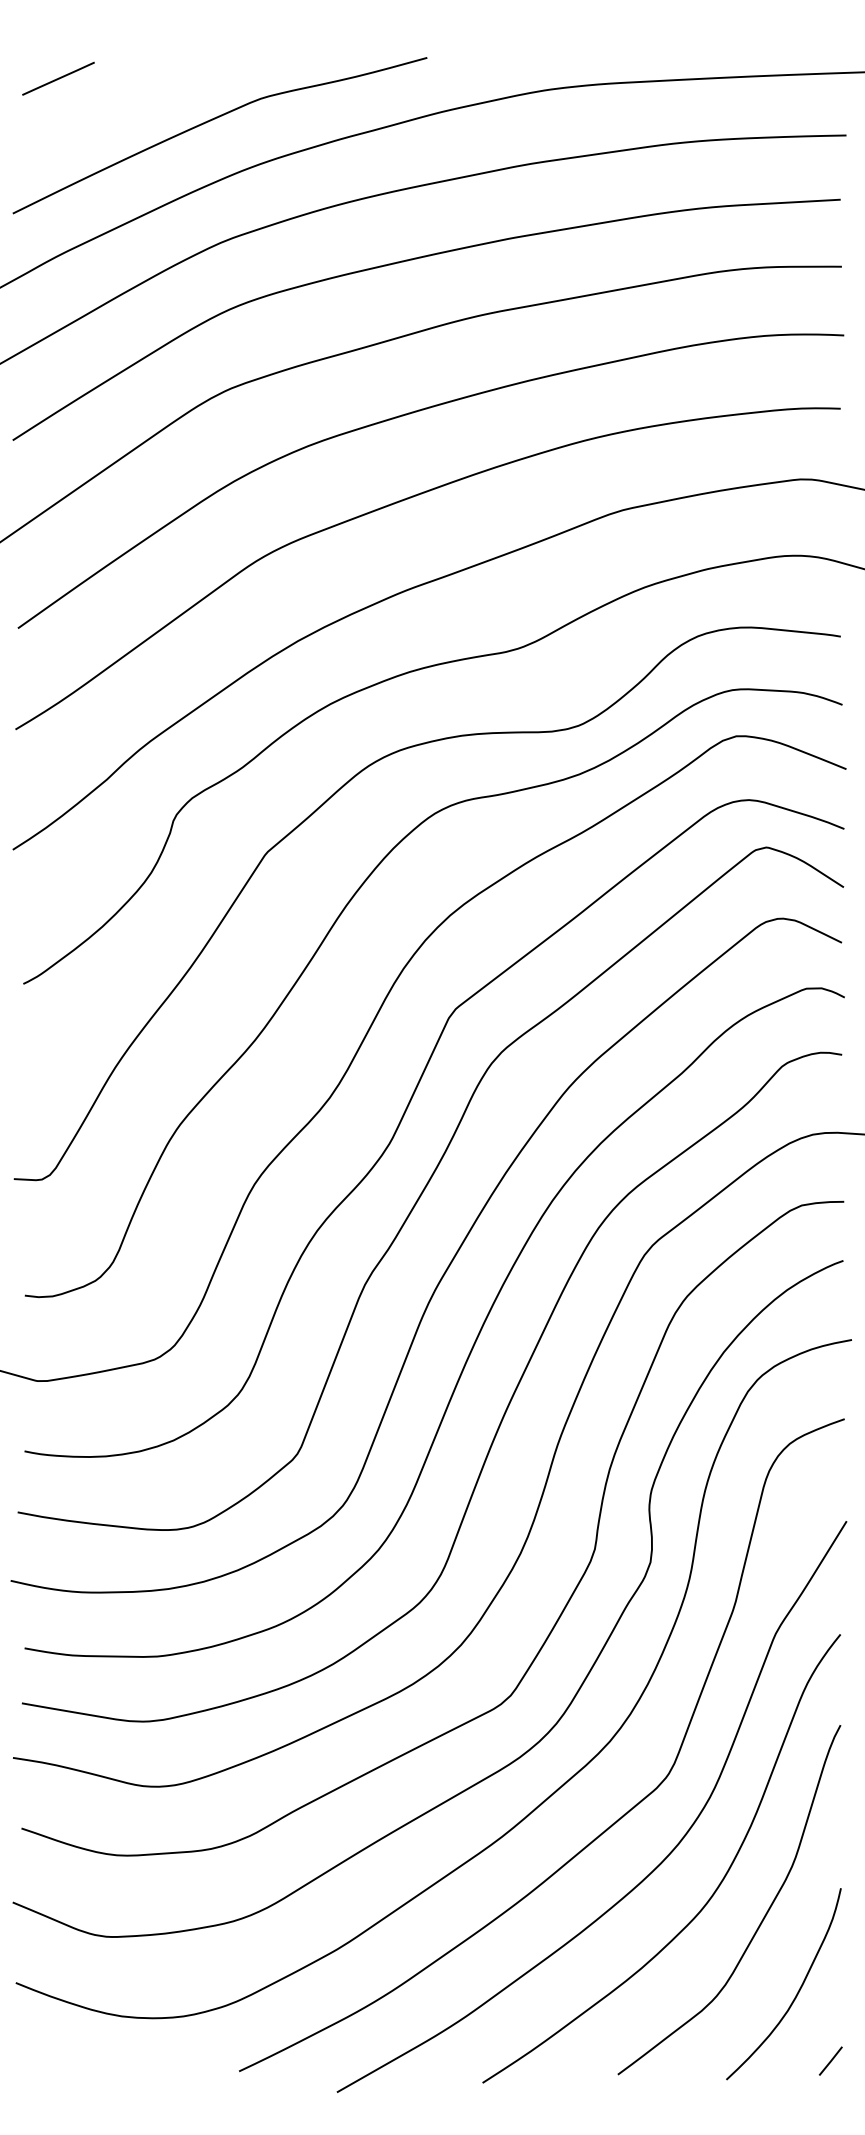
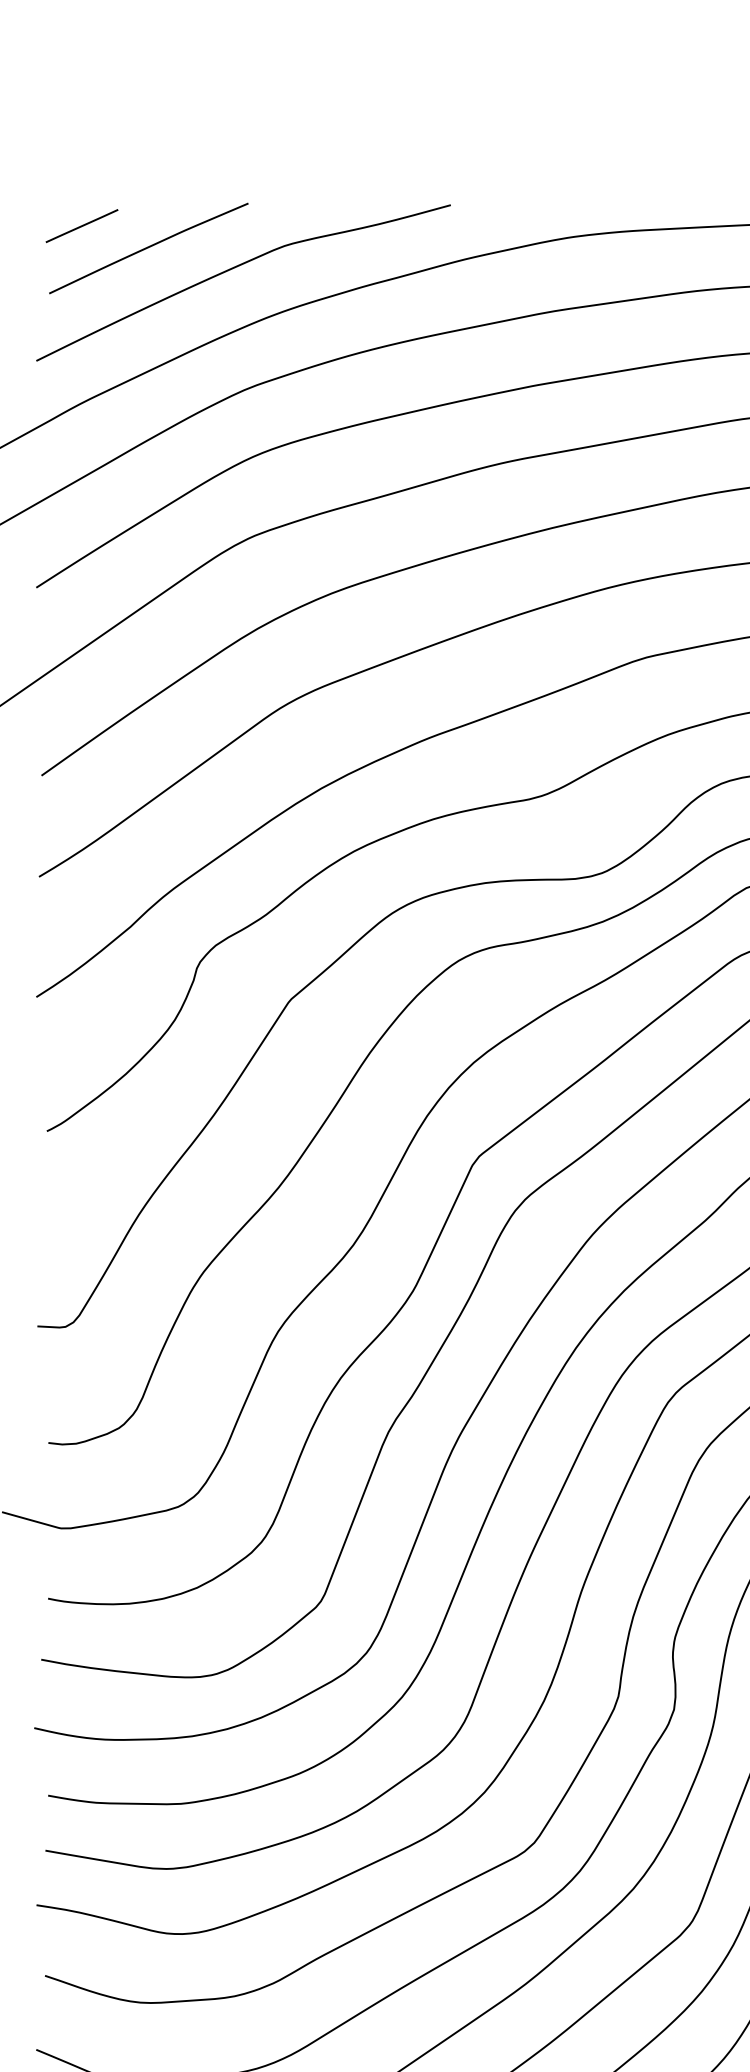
curve: (124, 100) -> (148, 247), added

